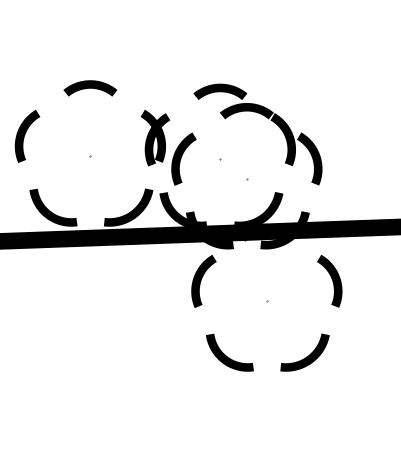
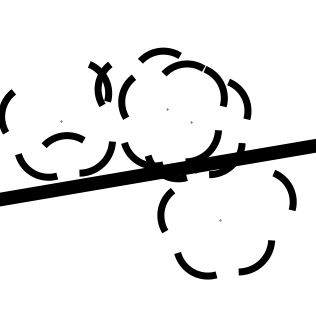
curve: (90, 88) -> (63, 139), moved
part: (168, 147) -> (113, 89), moved
curve: (331, 279) -> (286, 188), moved

